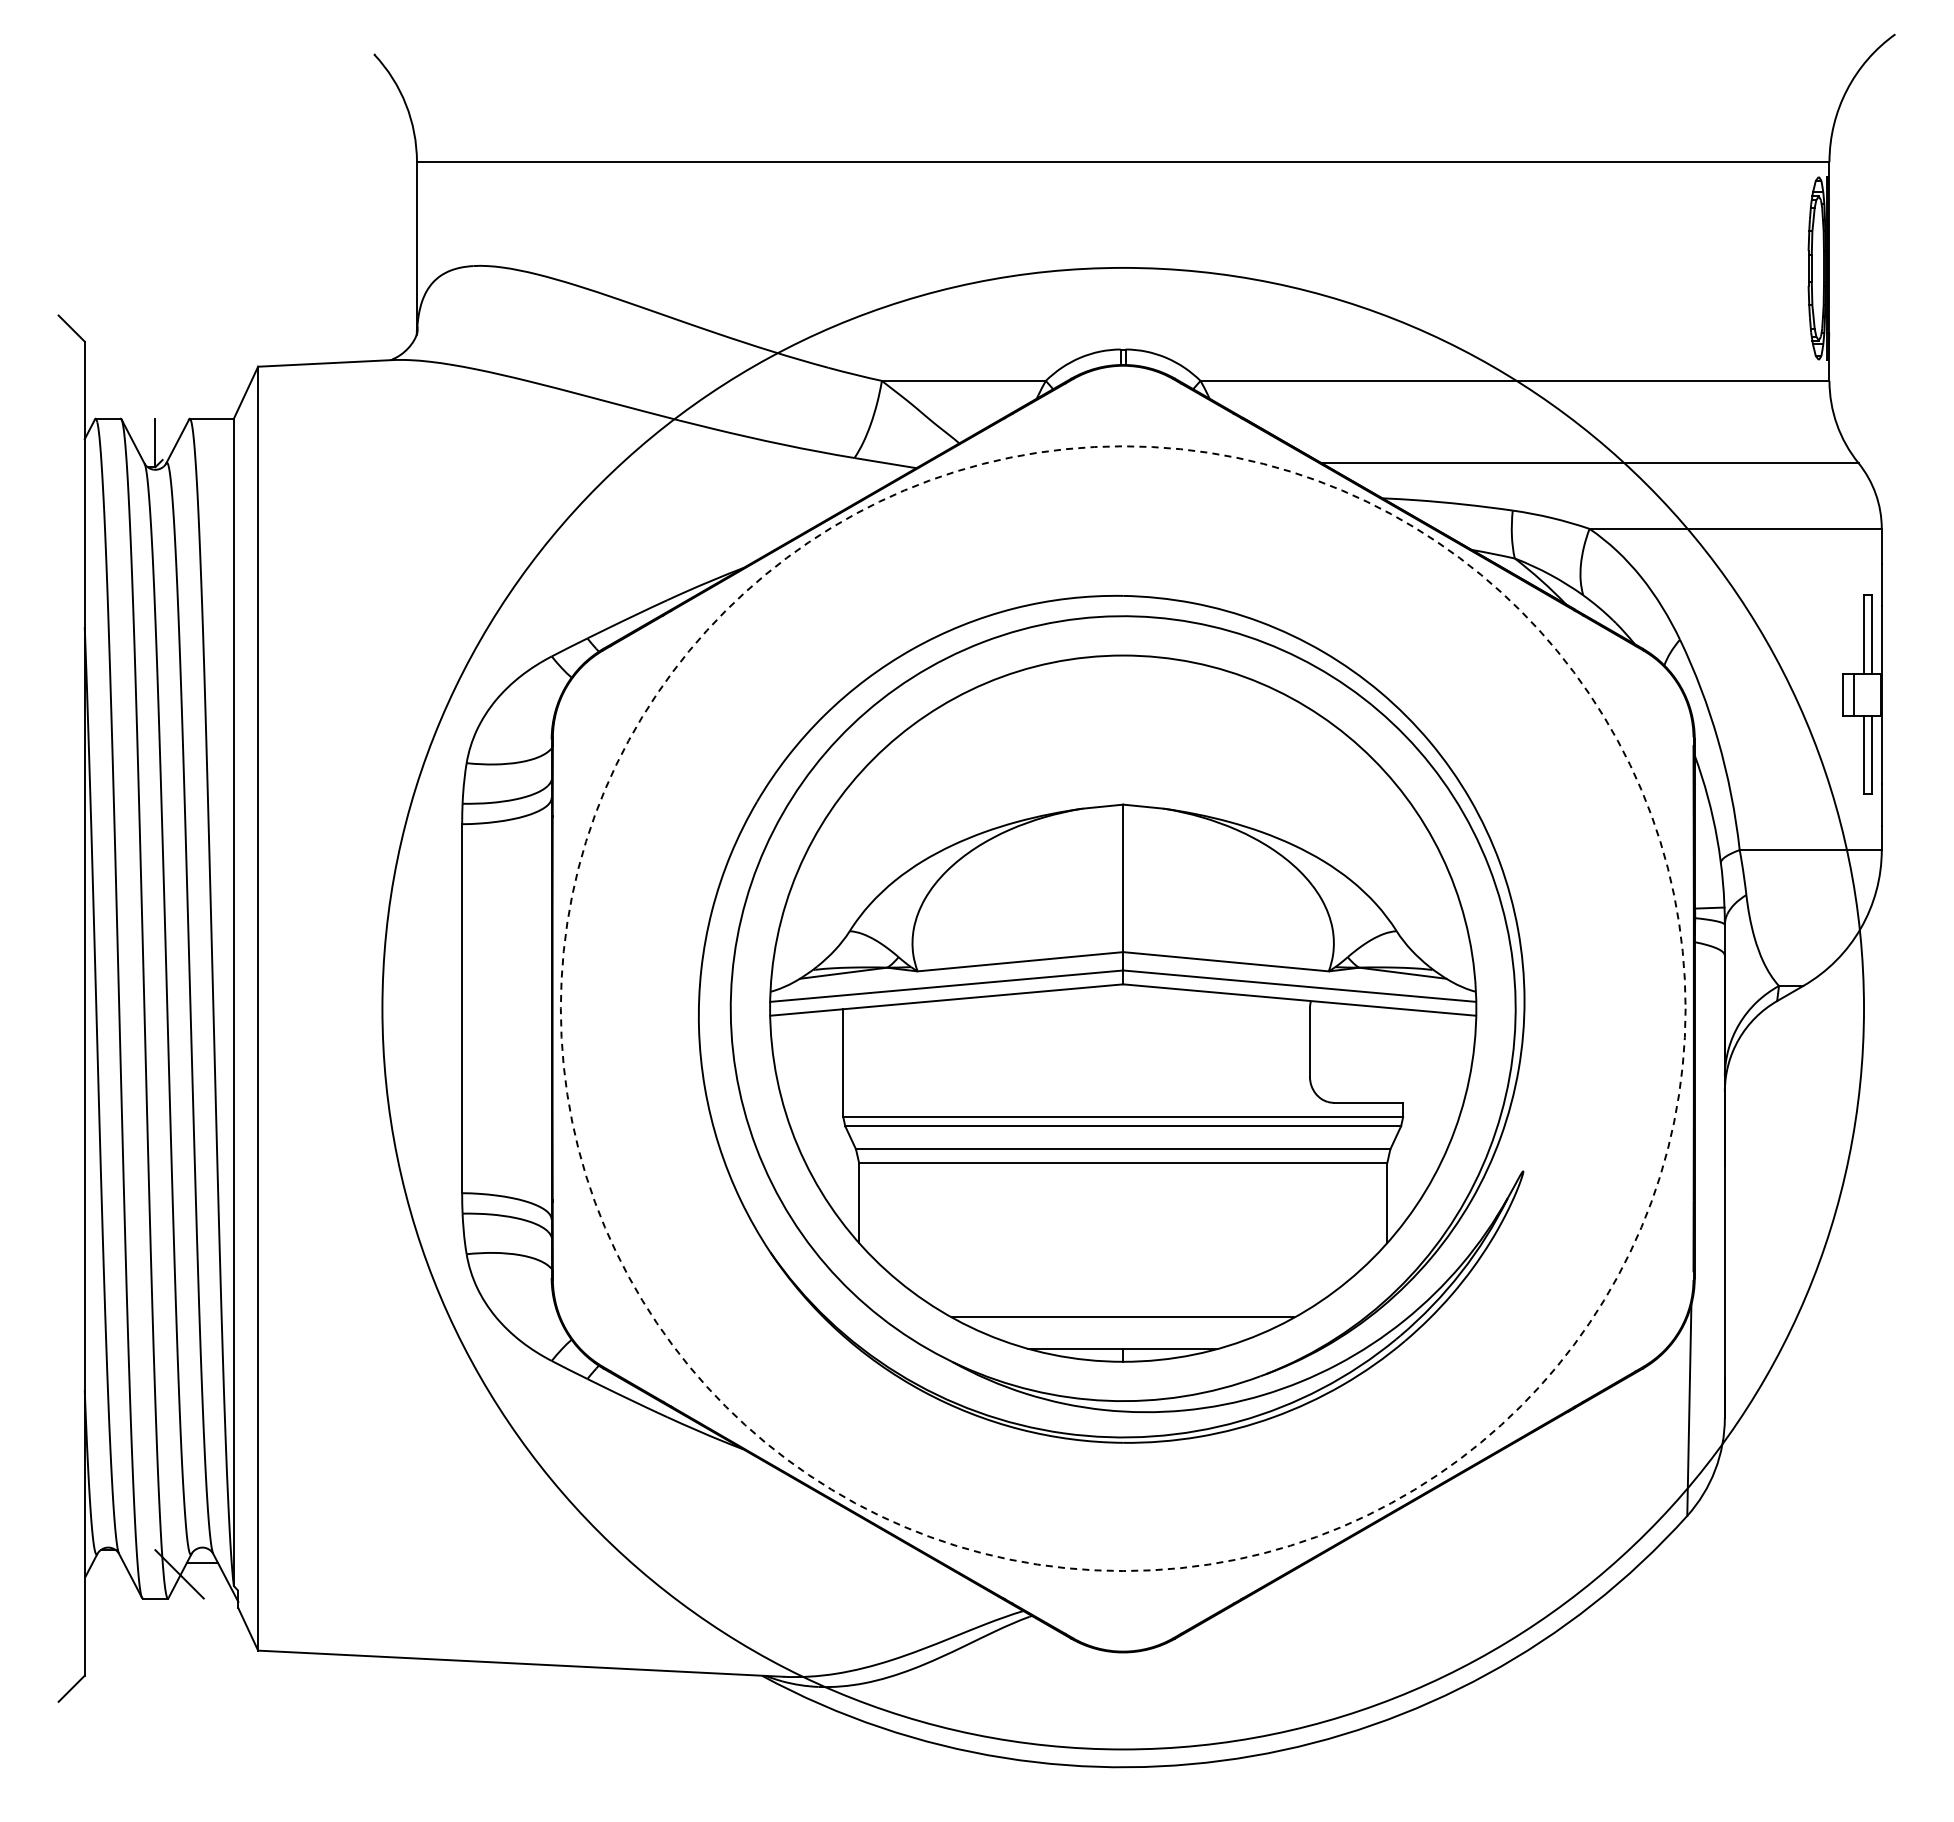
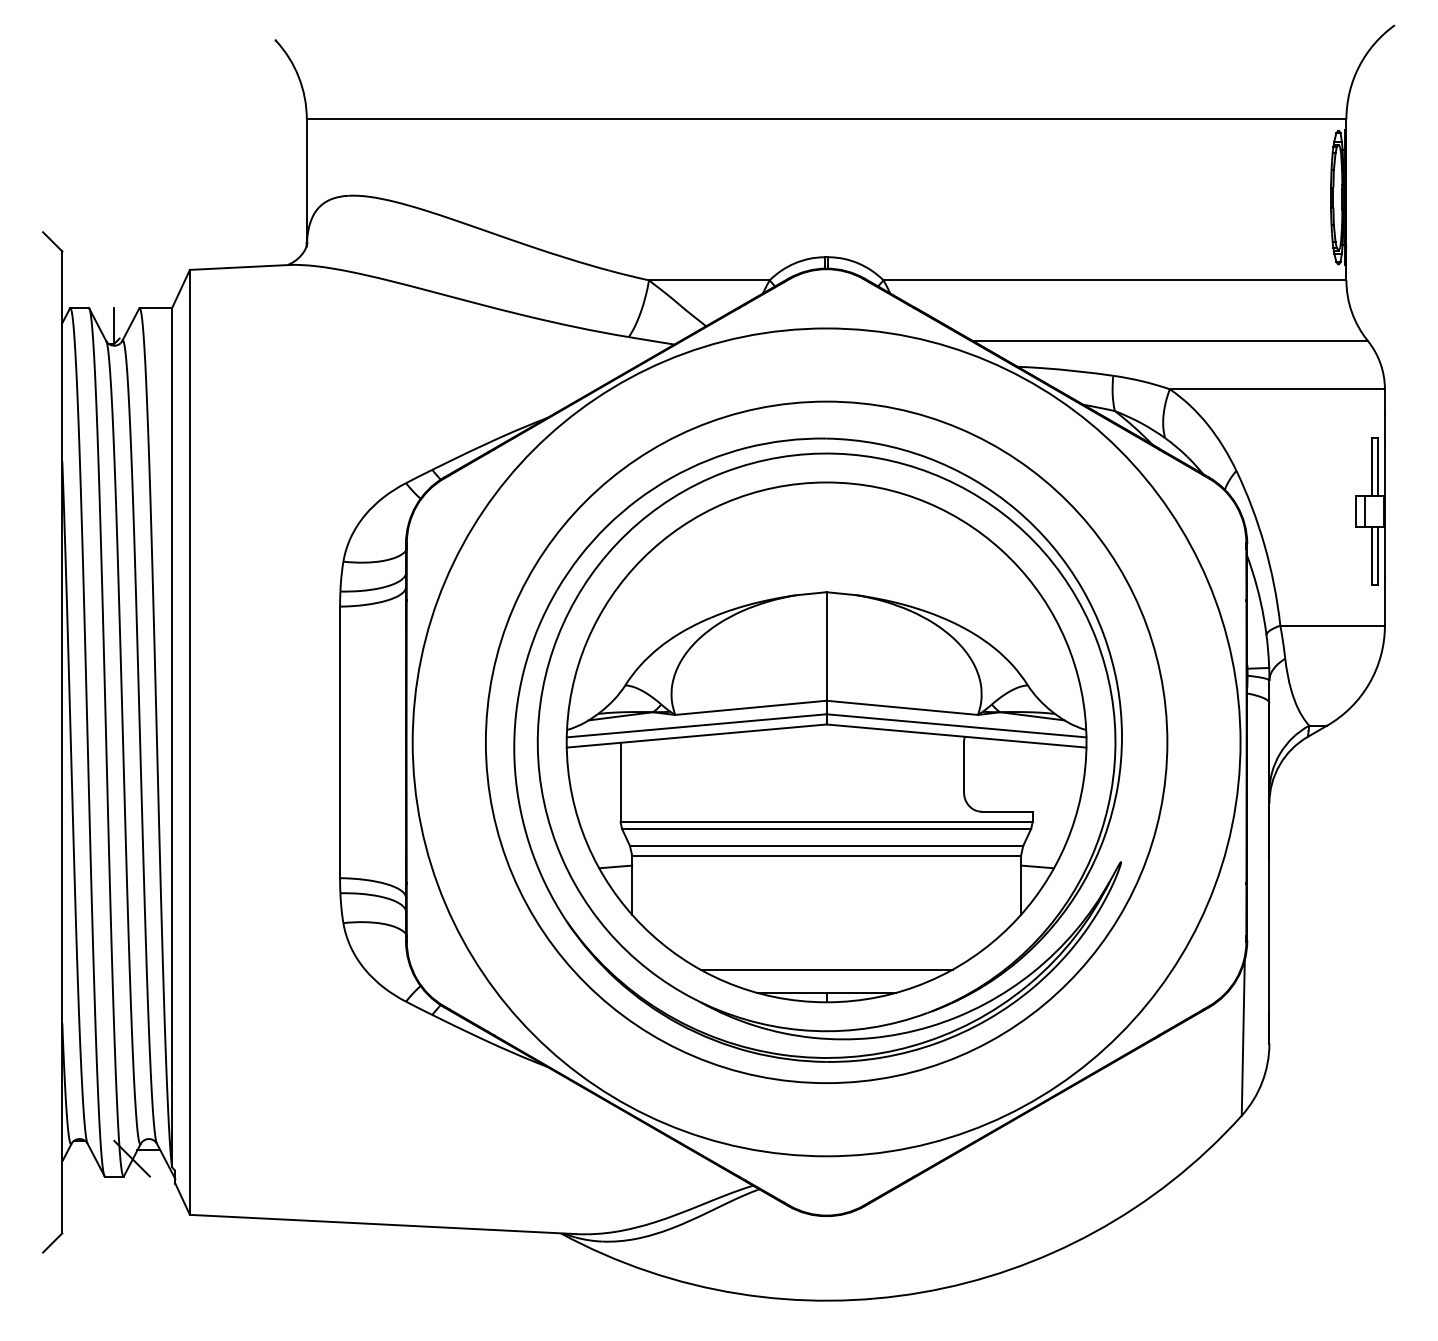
circle: (1122, 1008) -> (826, 742), dashed -> solid
circle: (1123, 1008) -> (826, 742), size x0.62
line: (836, 1177) -> (615, 866), added
line: (1409, 1177) -> (1037, 866), added

